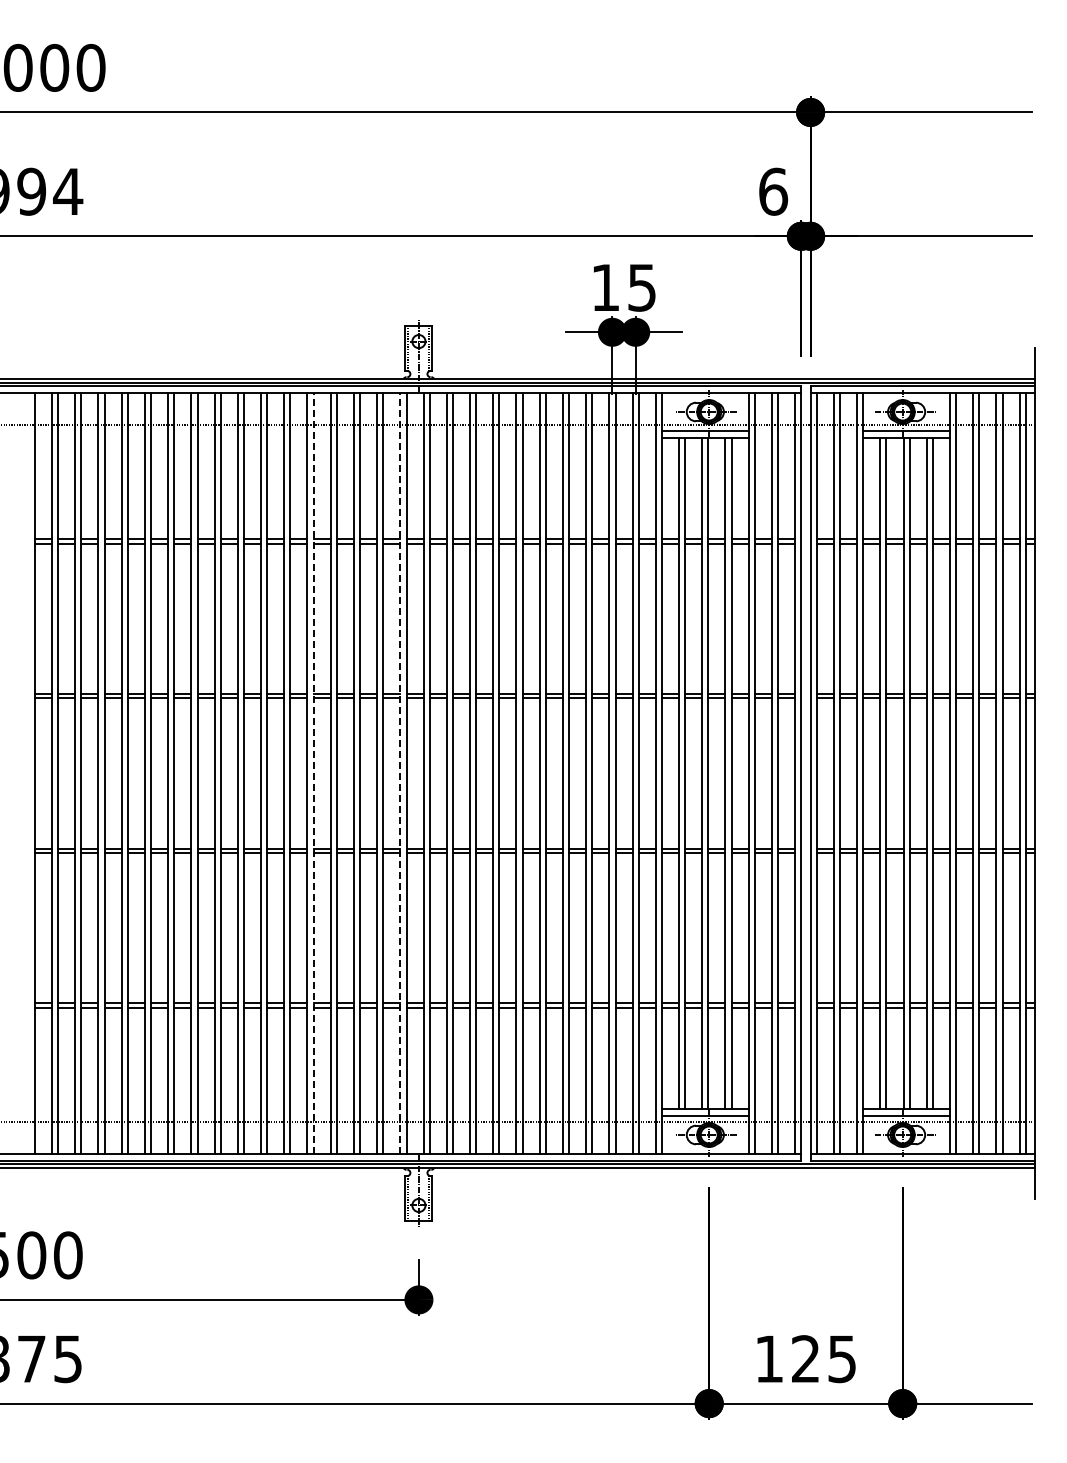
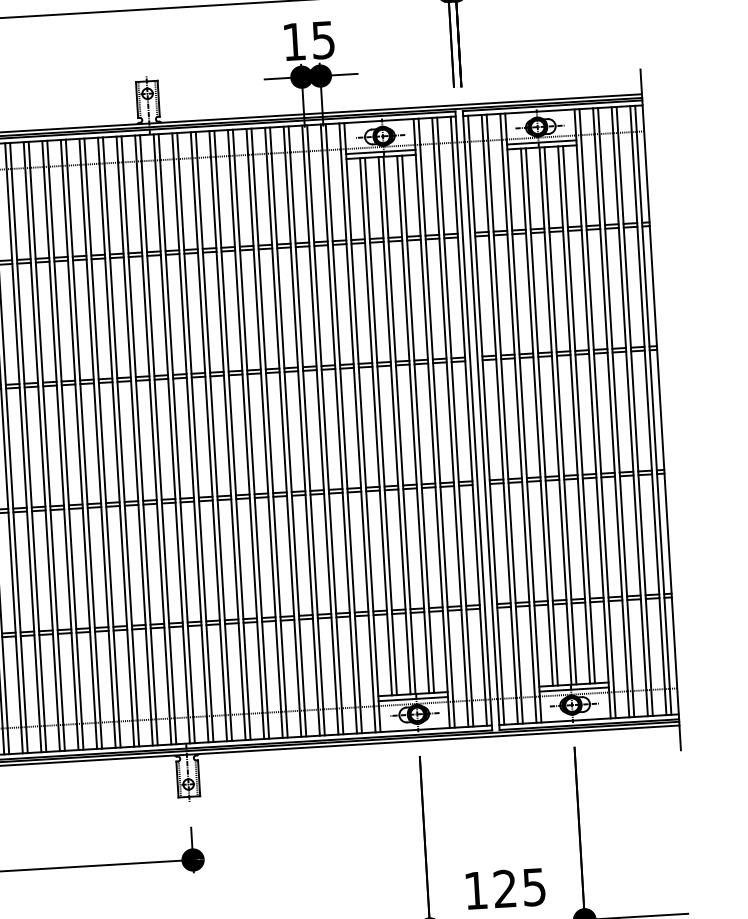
line: (313, 773) -> (83, 444), dashed -> solid
line: (400, 773) -> (153, 440), dashed -> solid

